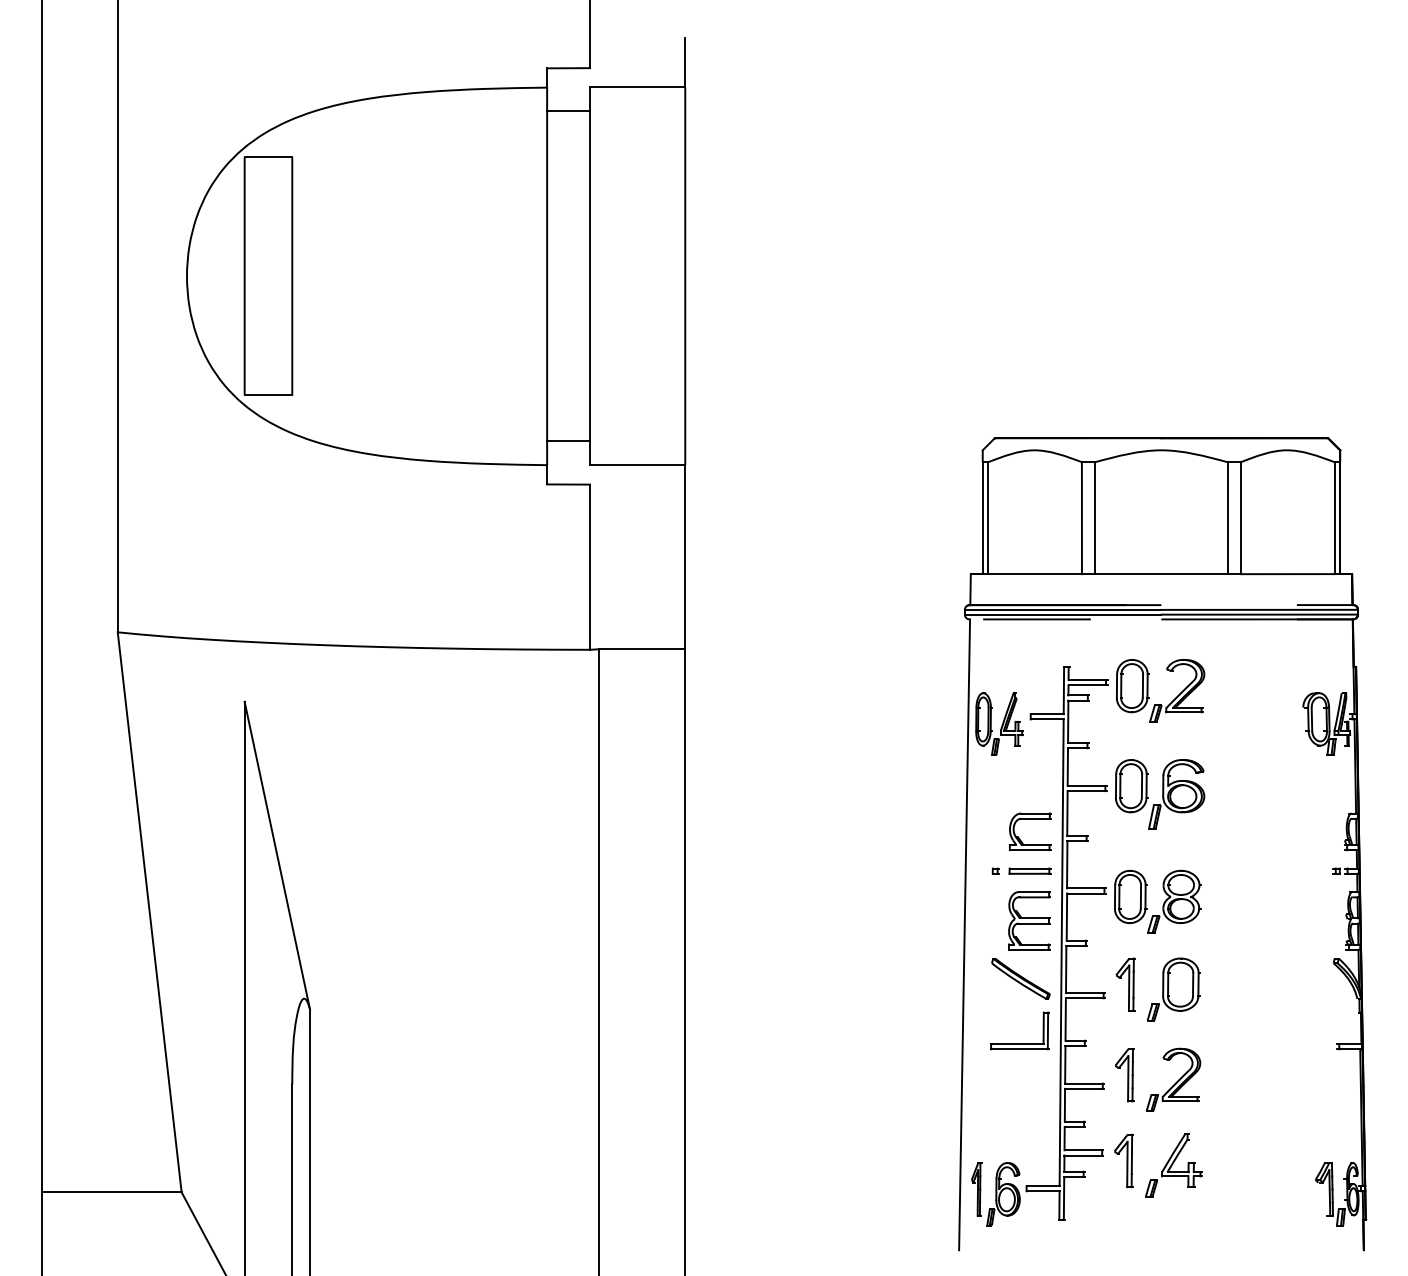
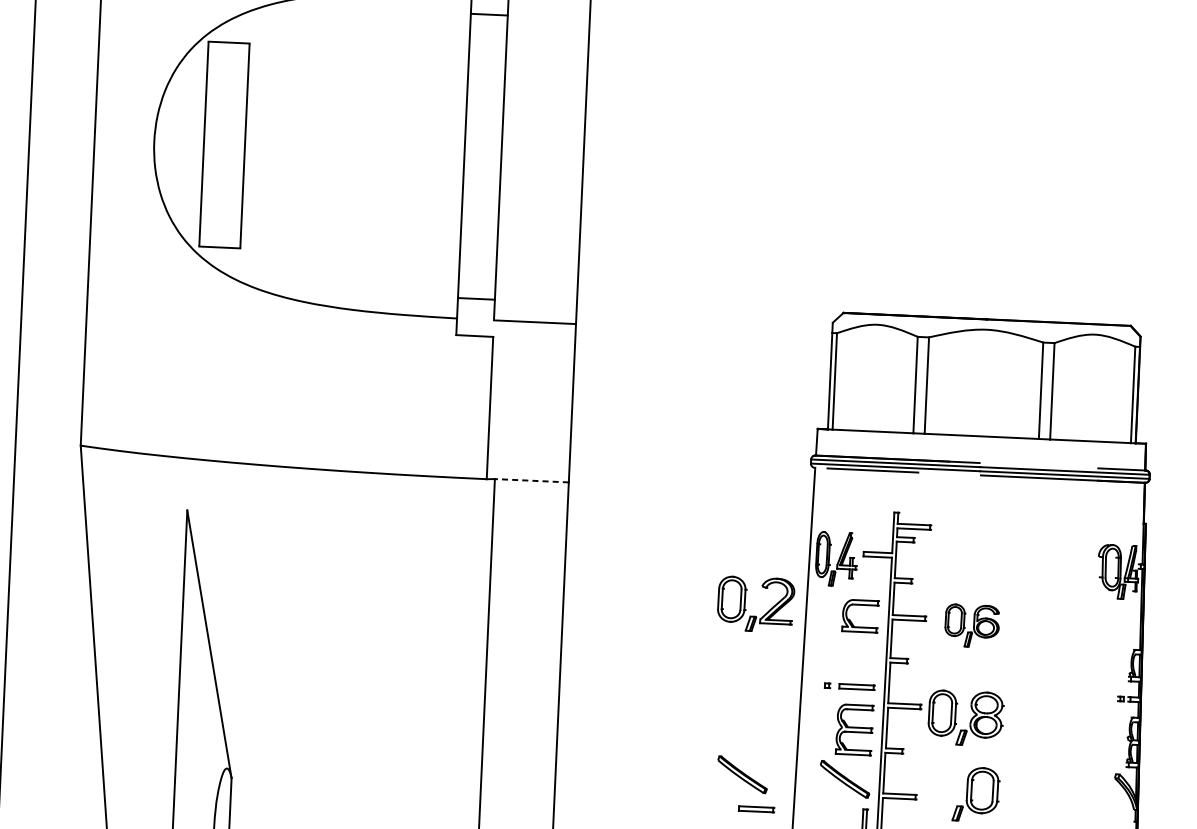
line: (642, 649) -> (531, 480), solid -> dashed
part: (1148, 690) -> (745, 603), moved
part: (1160, 794) -> (972, 626), size x0.7
part: (1030, 819) -> (861, 605), moved
part: (901, 978) -> (742, 774), added
part: (1125, 984) -> (934, 788), removed
part: (919, 1017) -> (756, 808), added

